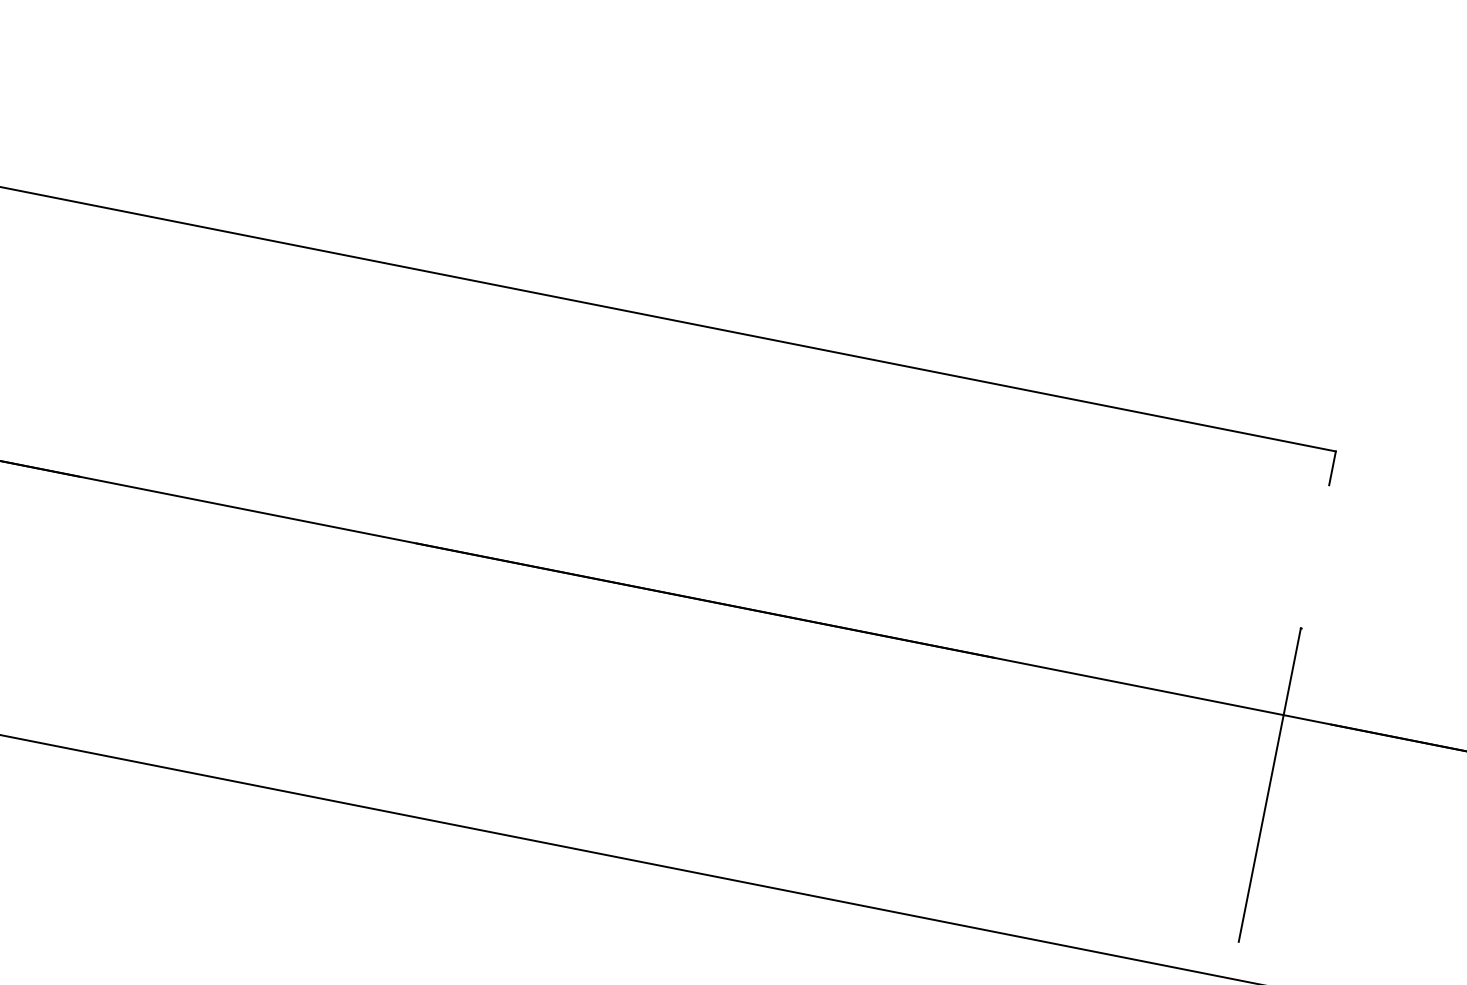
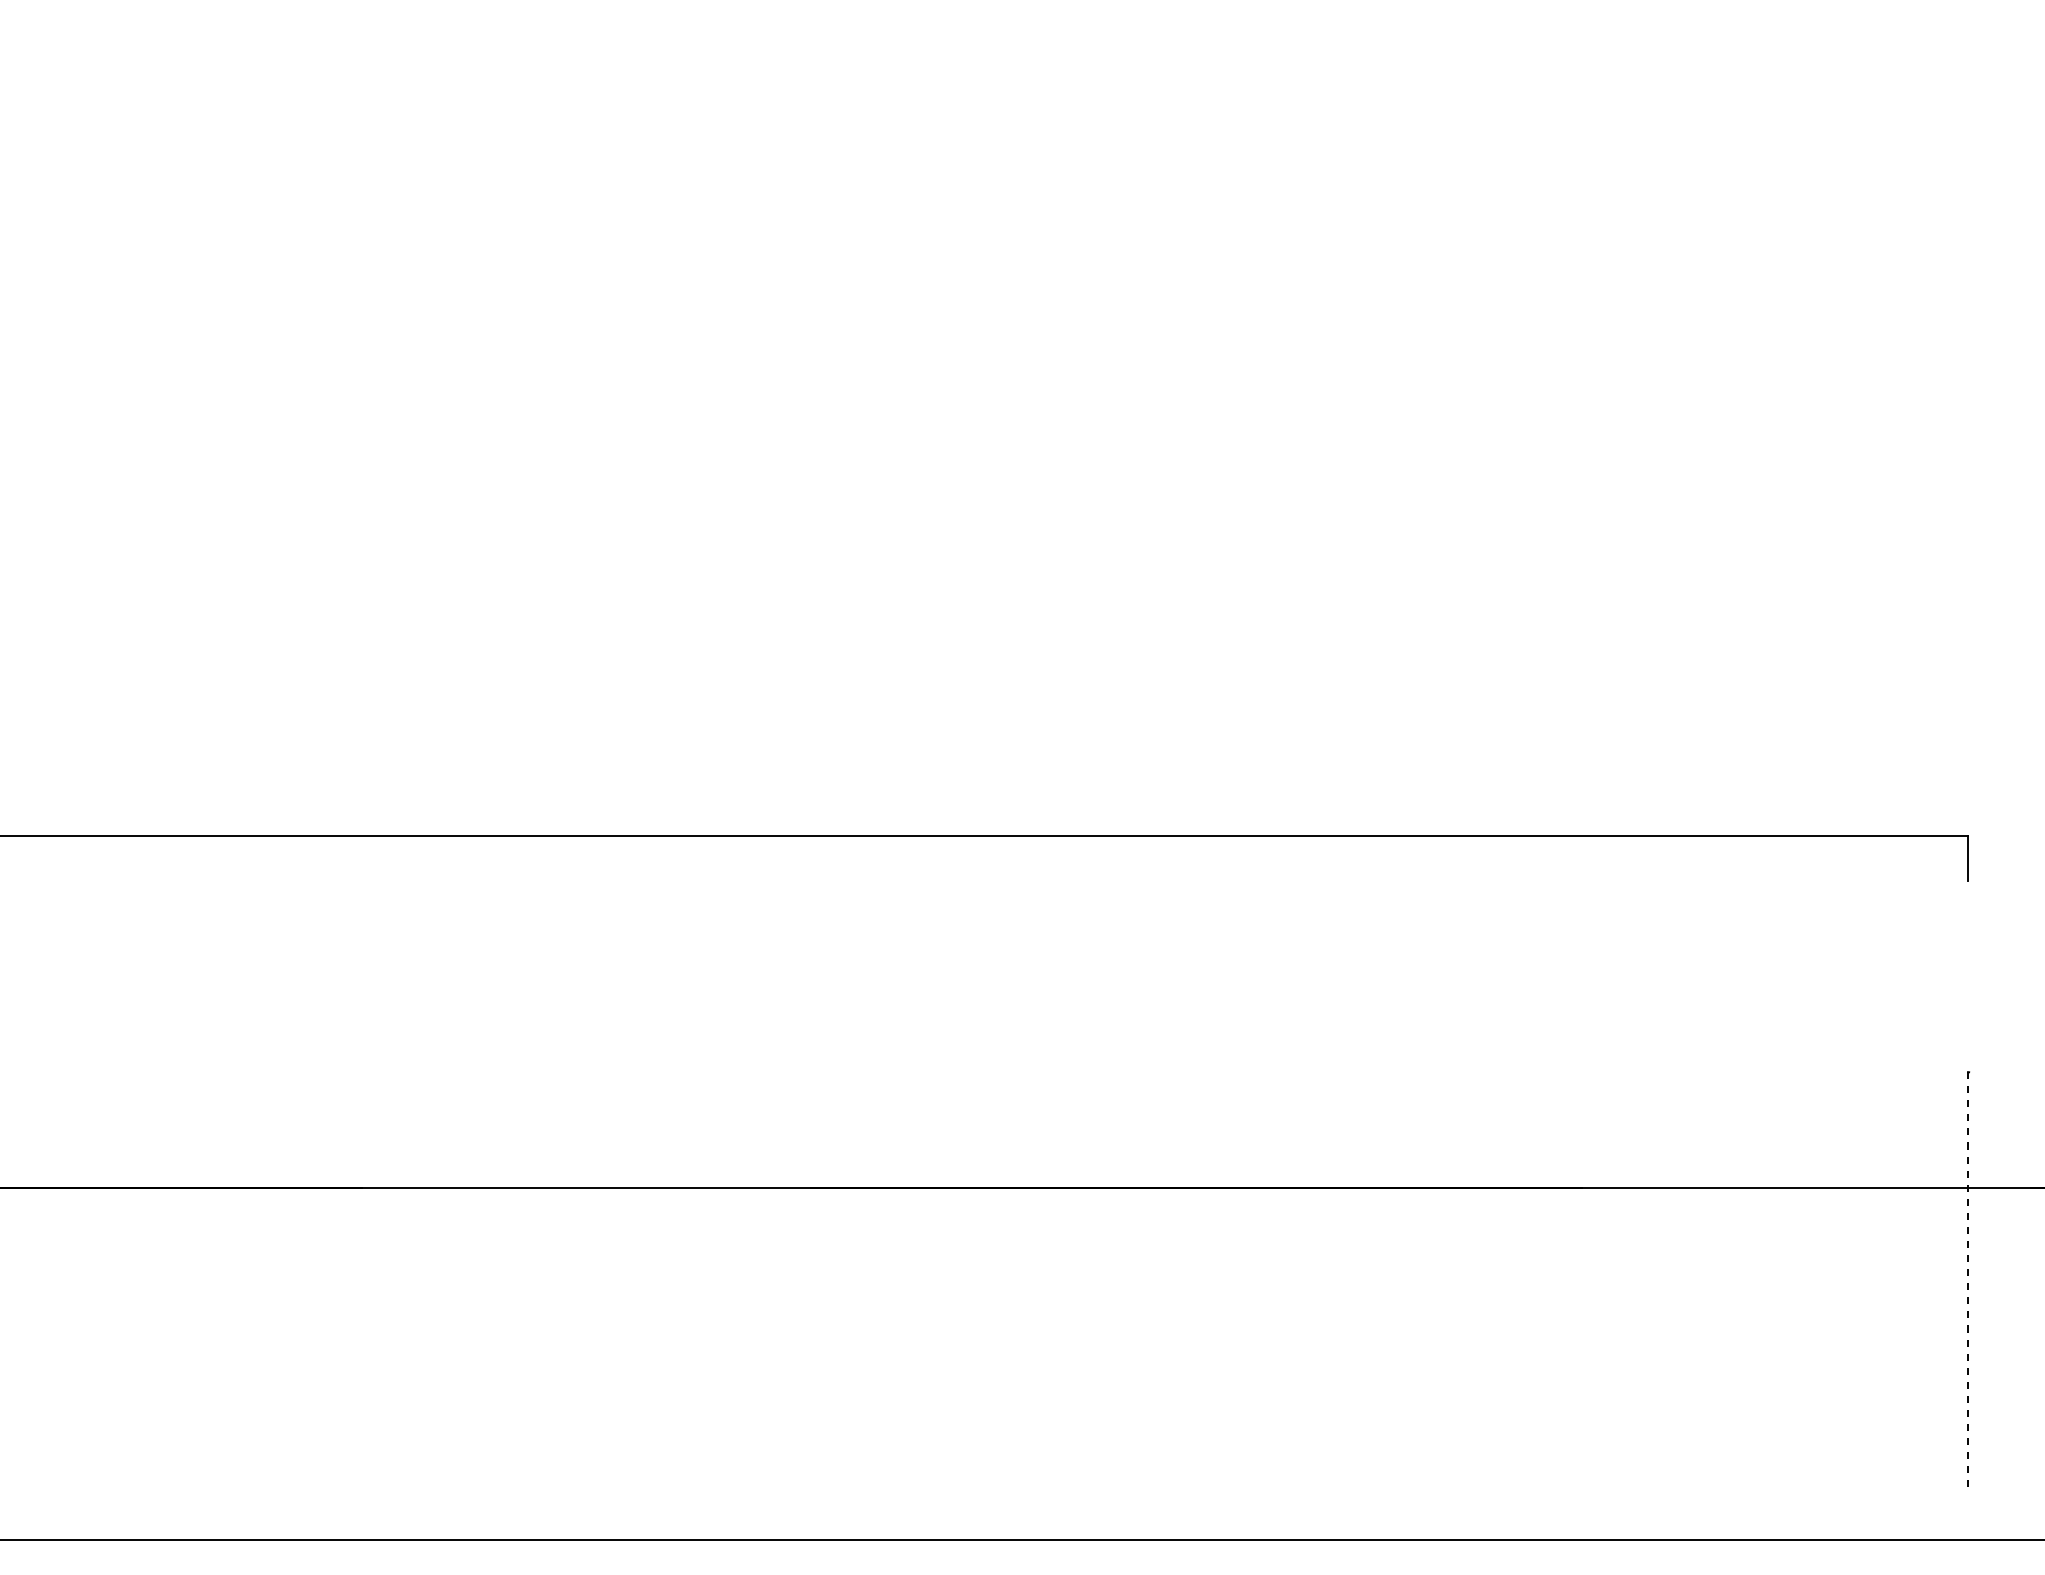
line: (1270, 785) -> (1968, 1281), solid -> dashed

